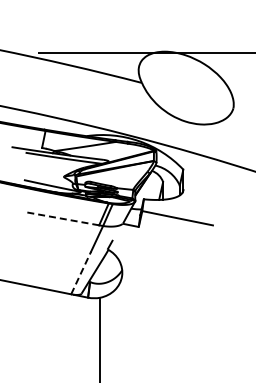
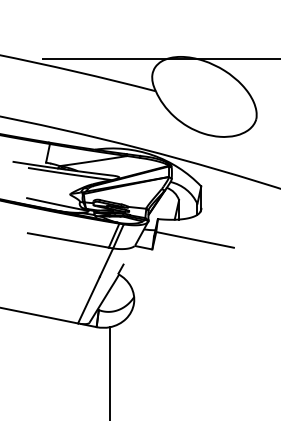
line: (61, 218) -> (67, 240), dashed -> solid
line: (81, 272) -> (89, 299), dashed -> solid

